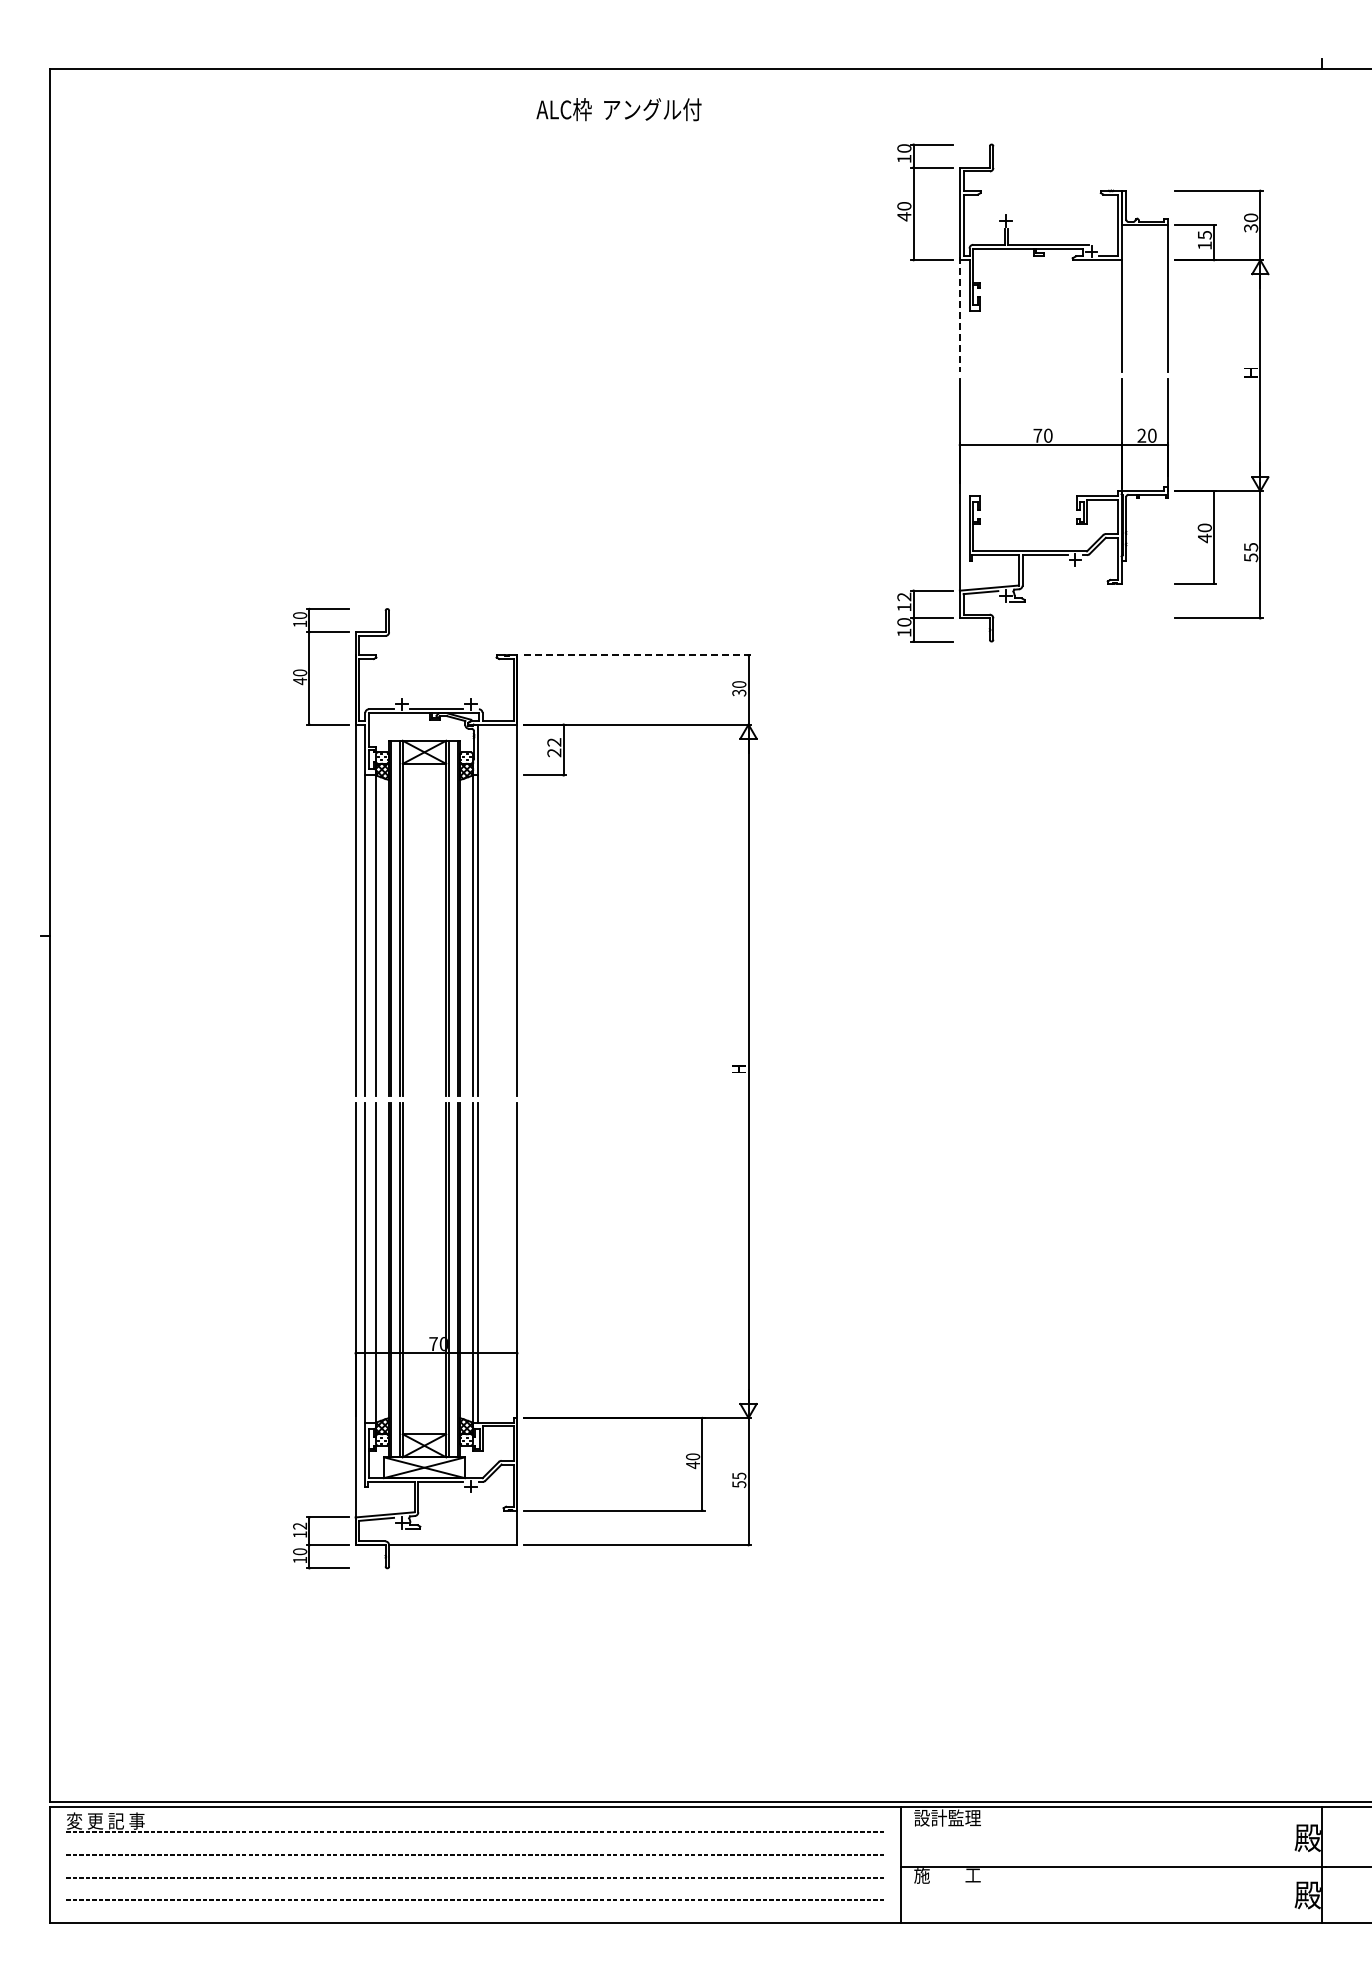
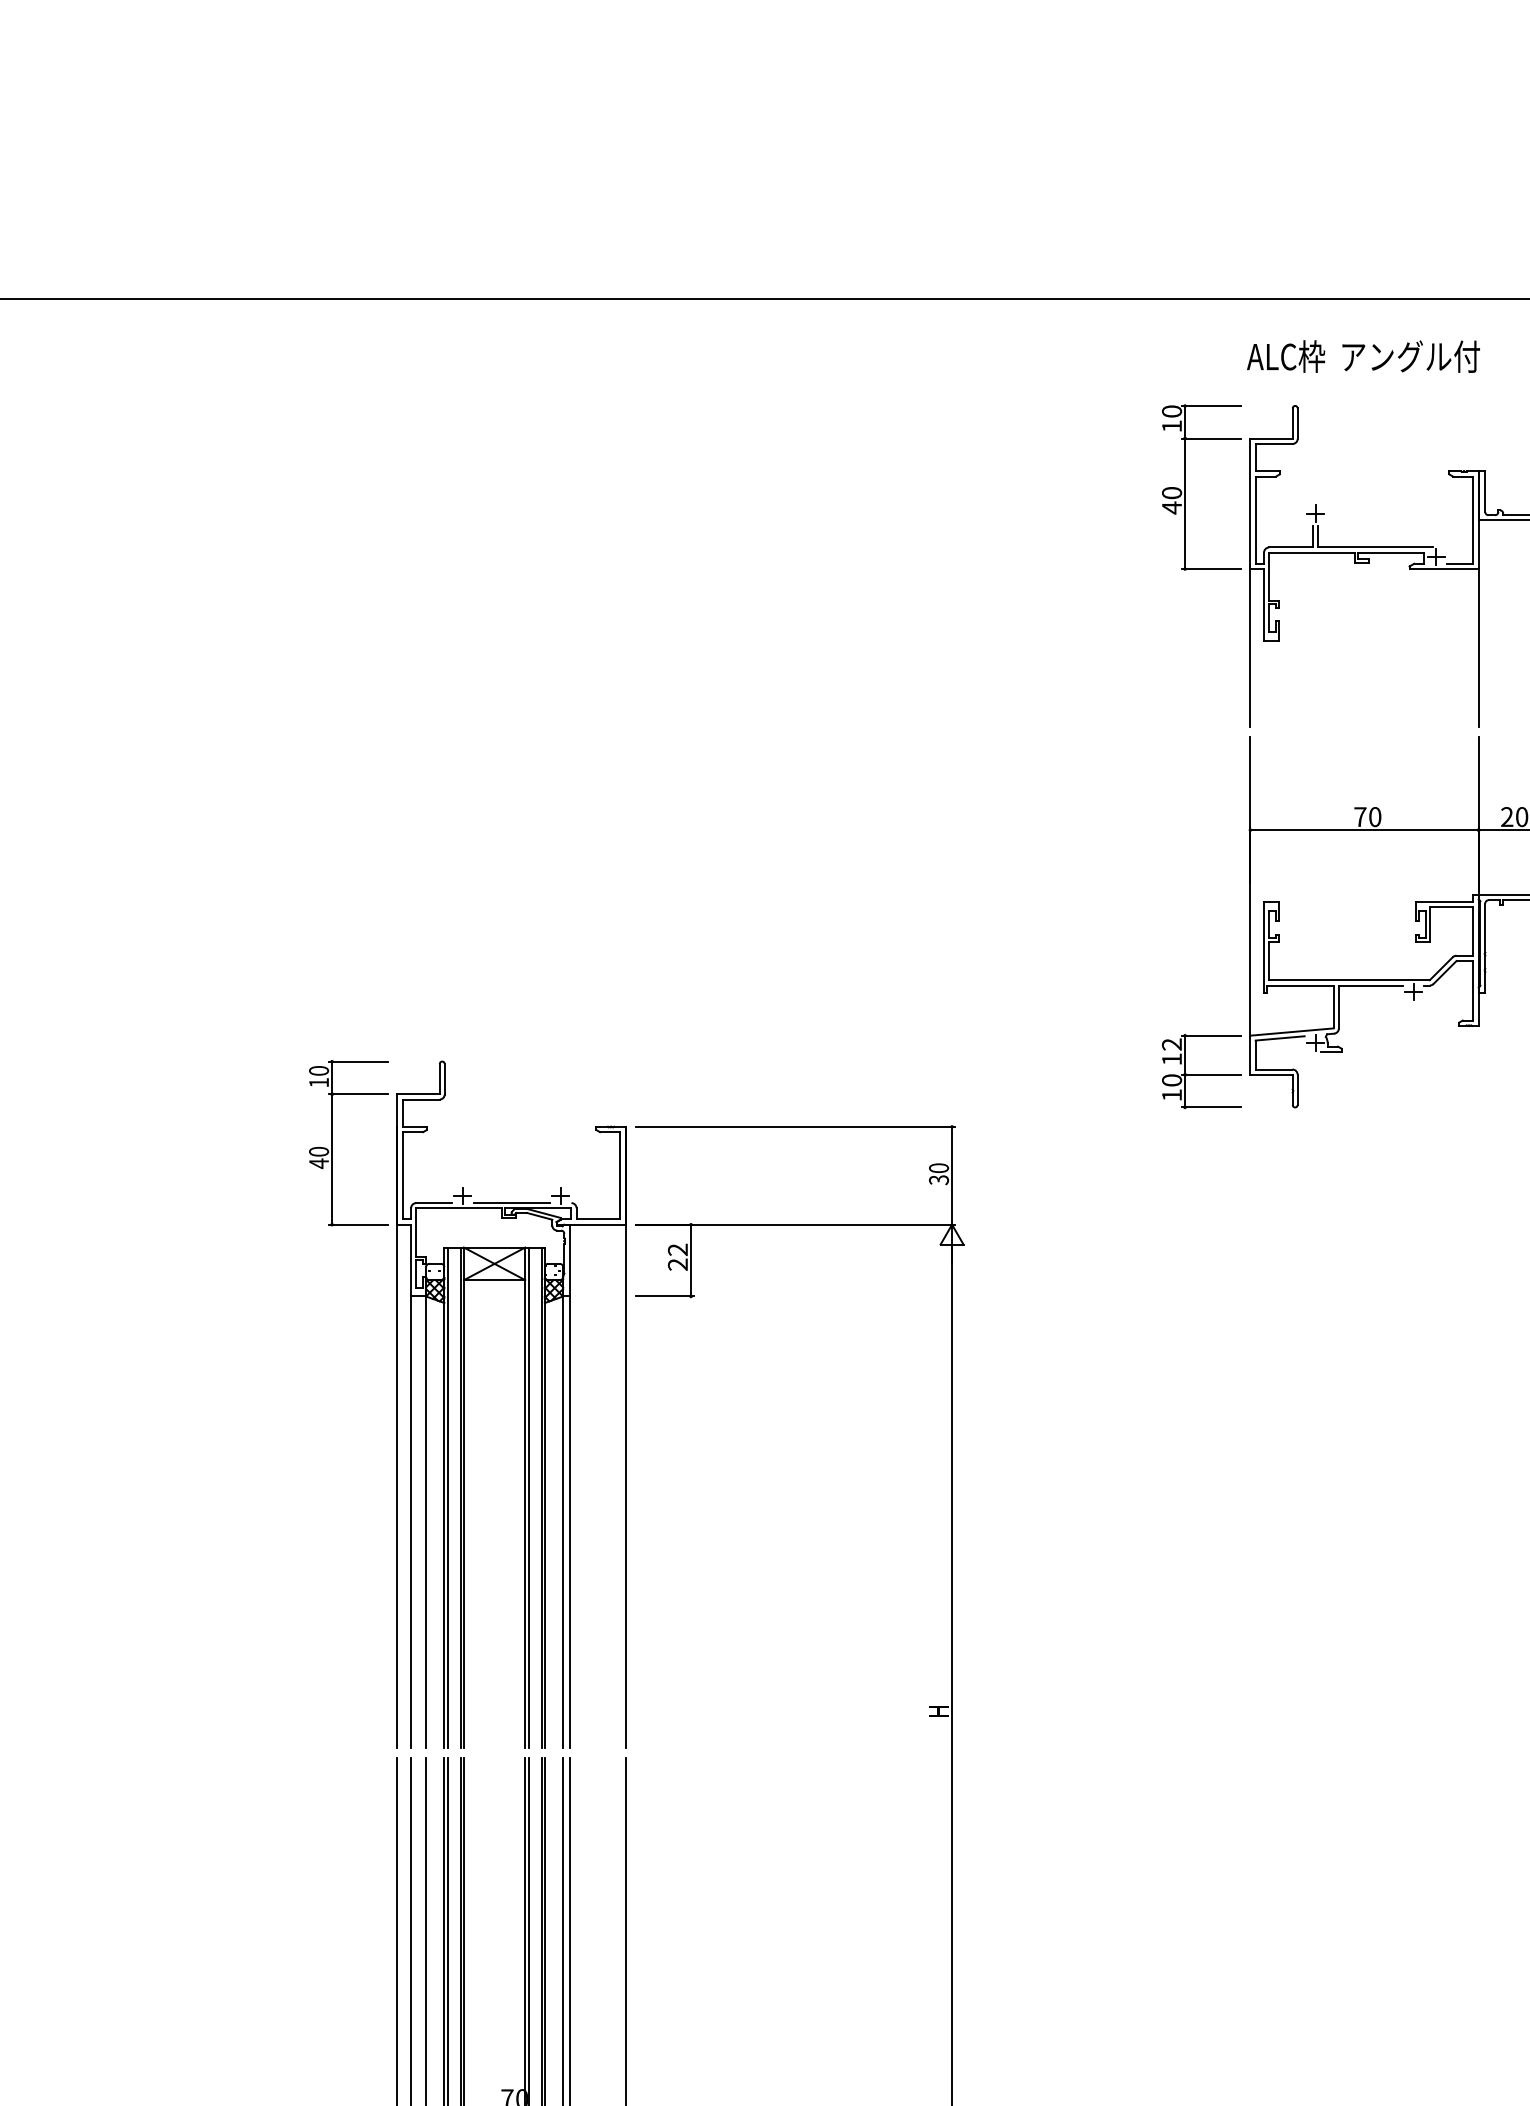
text: (618, 109) -> (1362, 356), moved
line: (959, 315) -> (1249, 647), dashed -> solid
line: (638, 655) -> (796, 1127), dashed -> solid

